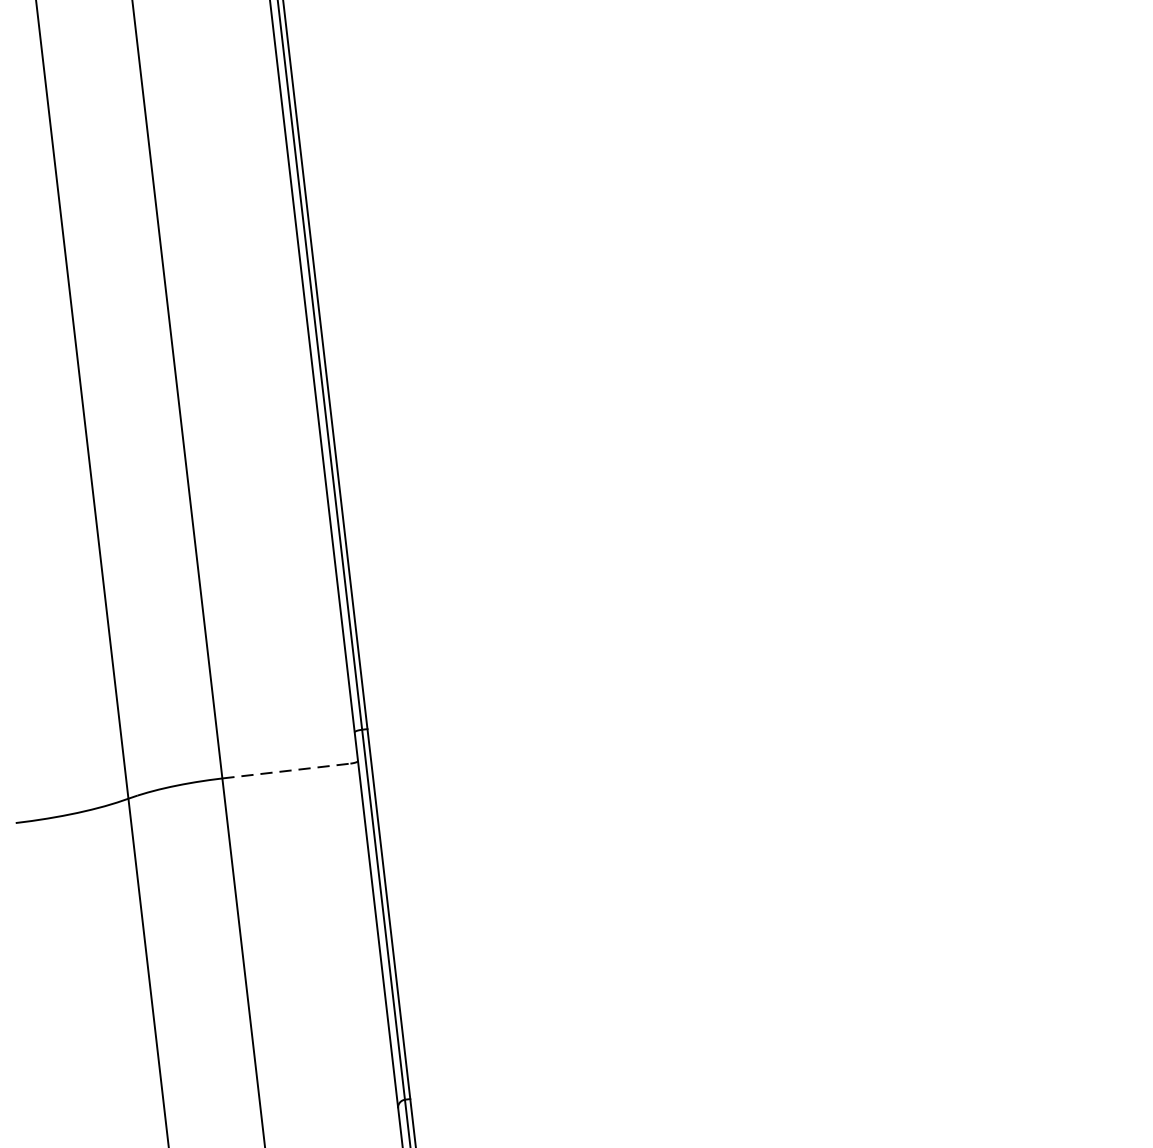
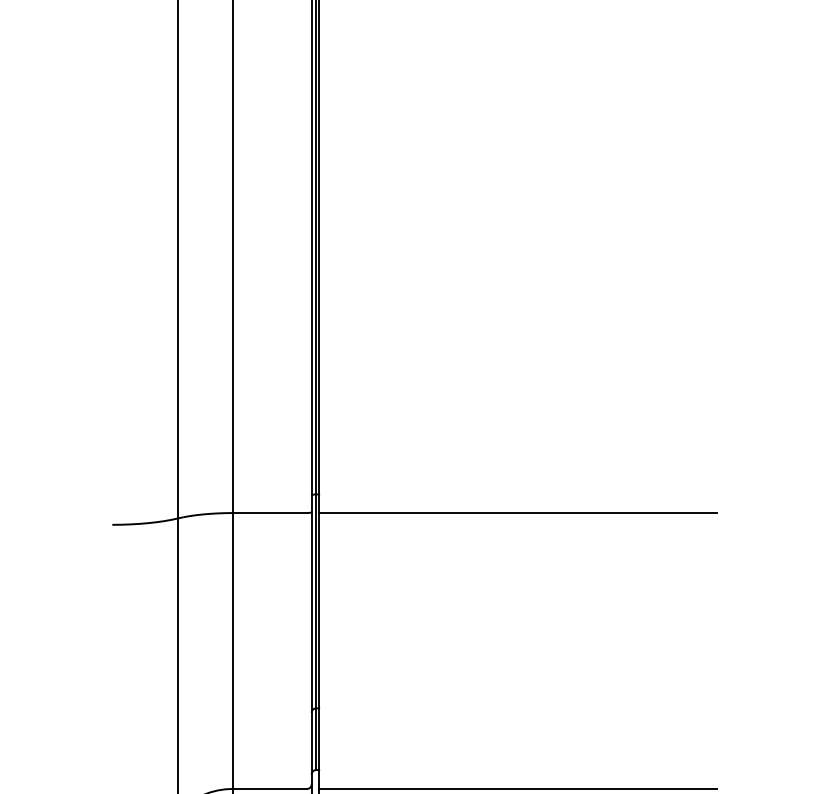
line: (716, 722) -> (518, 513), added
line: (287, 771) -> (270, 513), dashed -> solid

